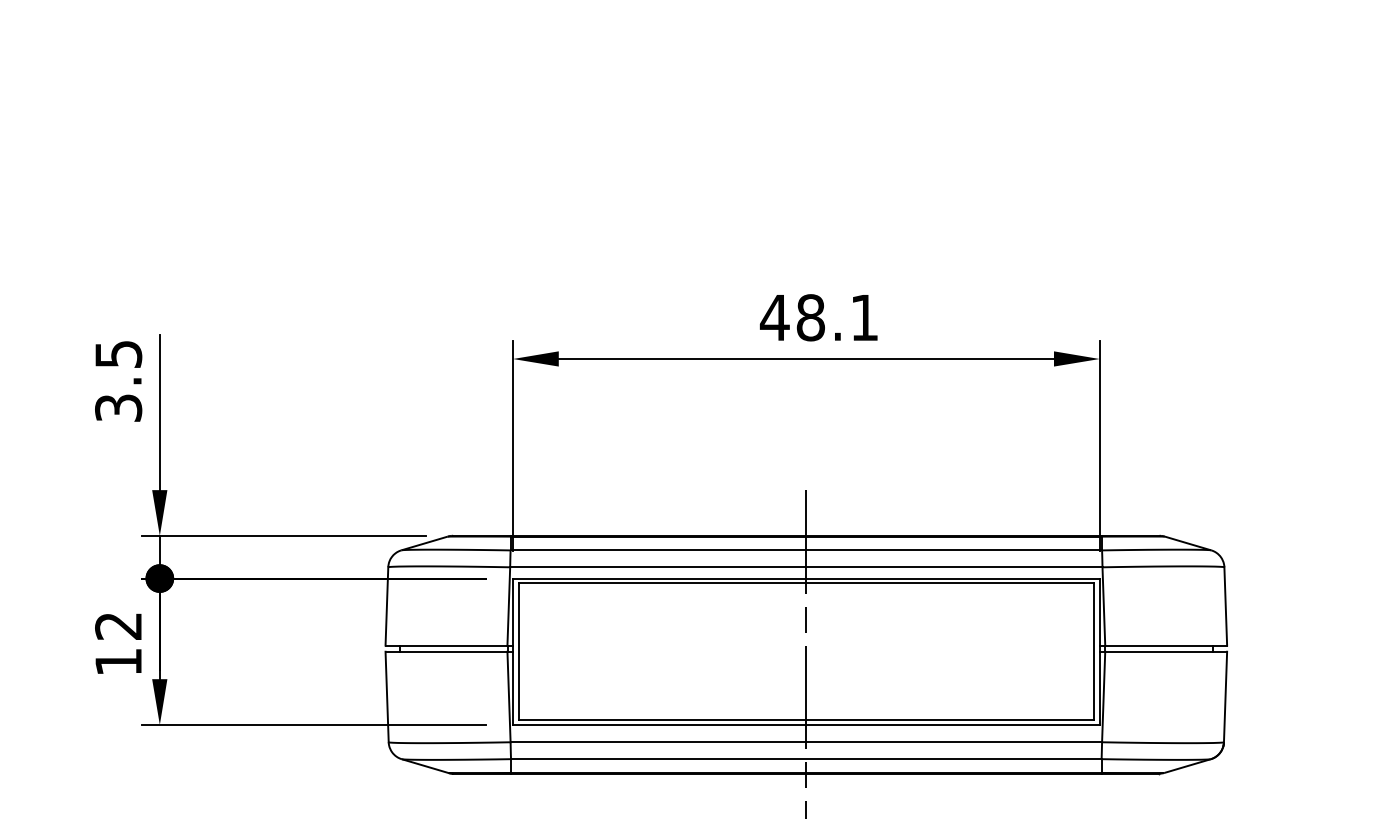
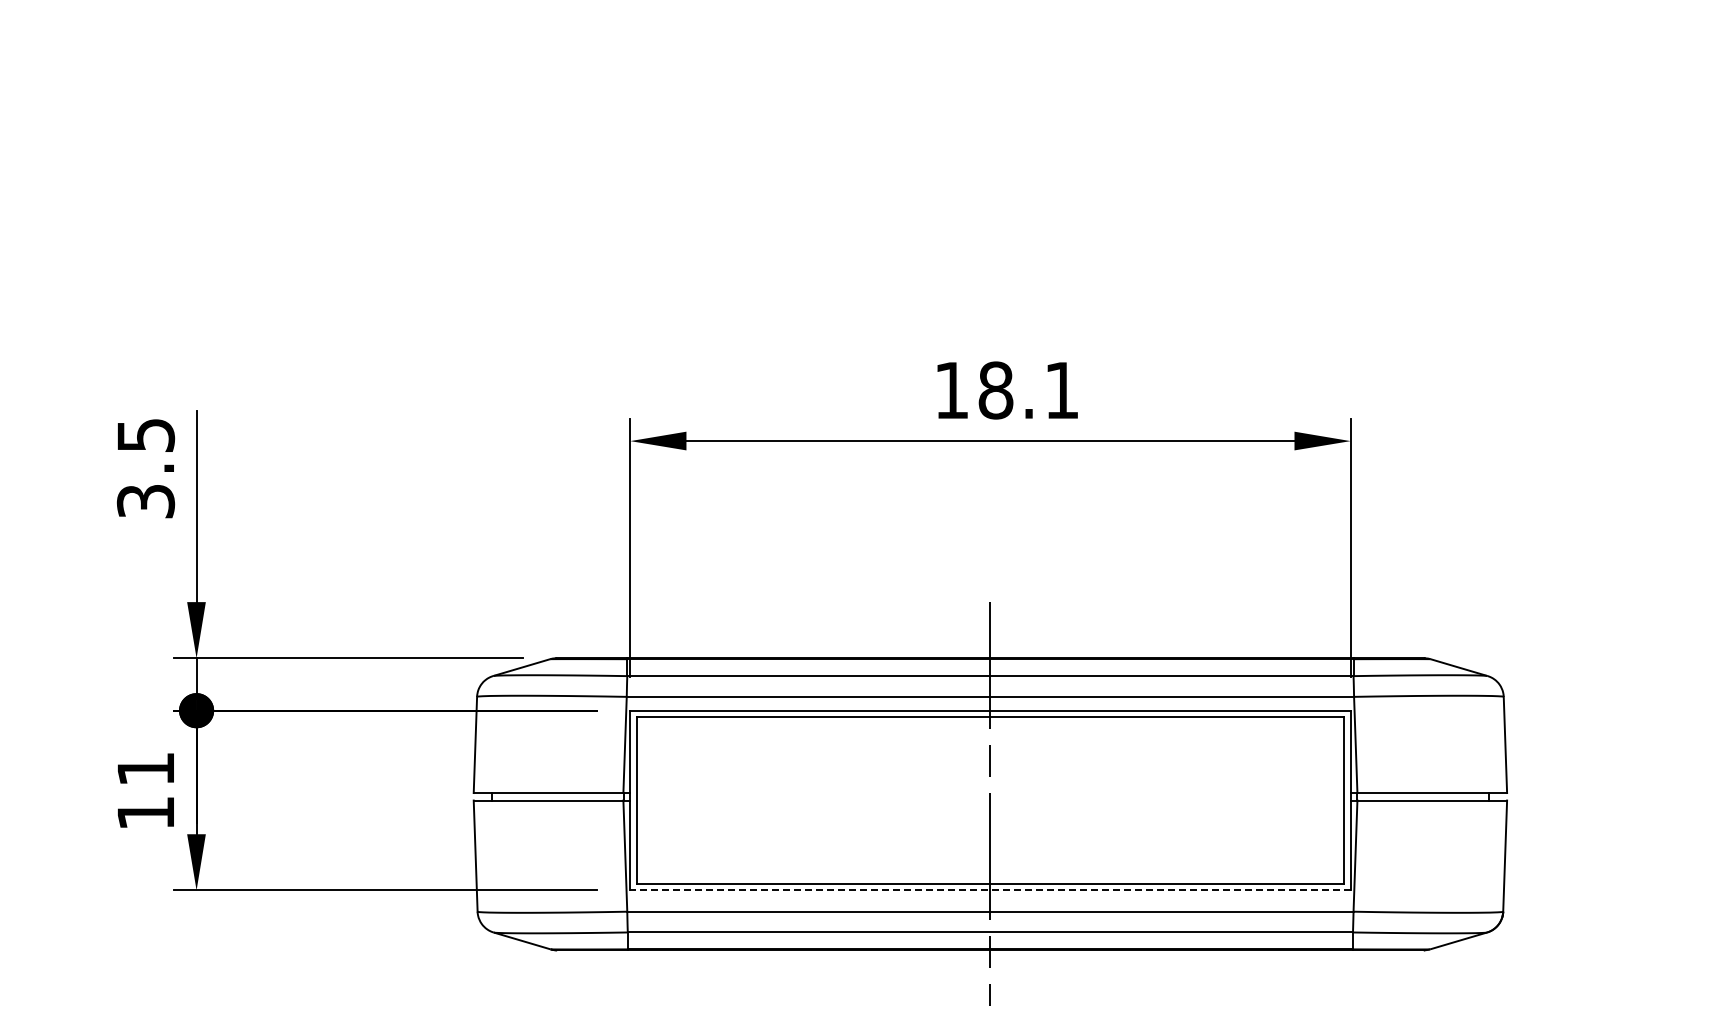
text: (774, 317) -> (951, 390), 48.1 -> 18.1
text: (117, 626) -> (144, 769), 12 -> 11
line: (805, 724) -> (989, 890), solid -> dashed

